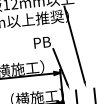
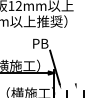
line: (73, 43) -> (69, 47), removed

